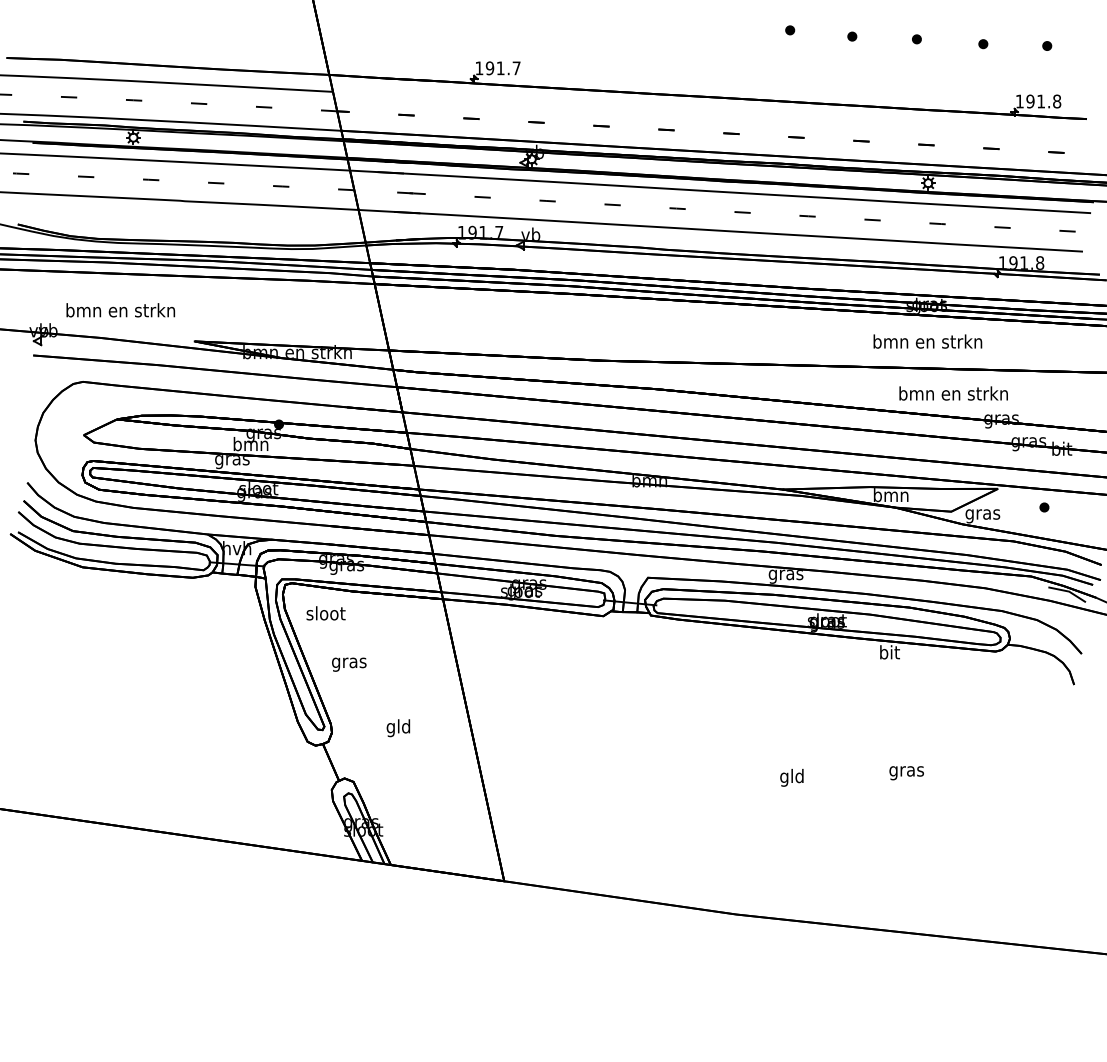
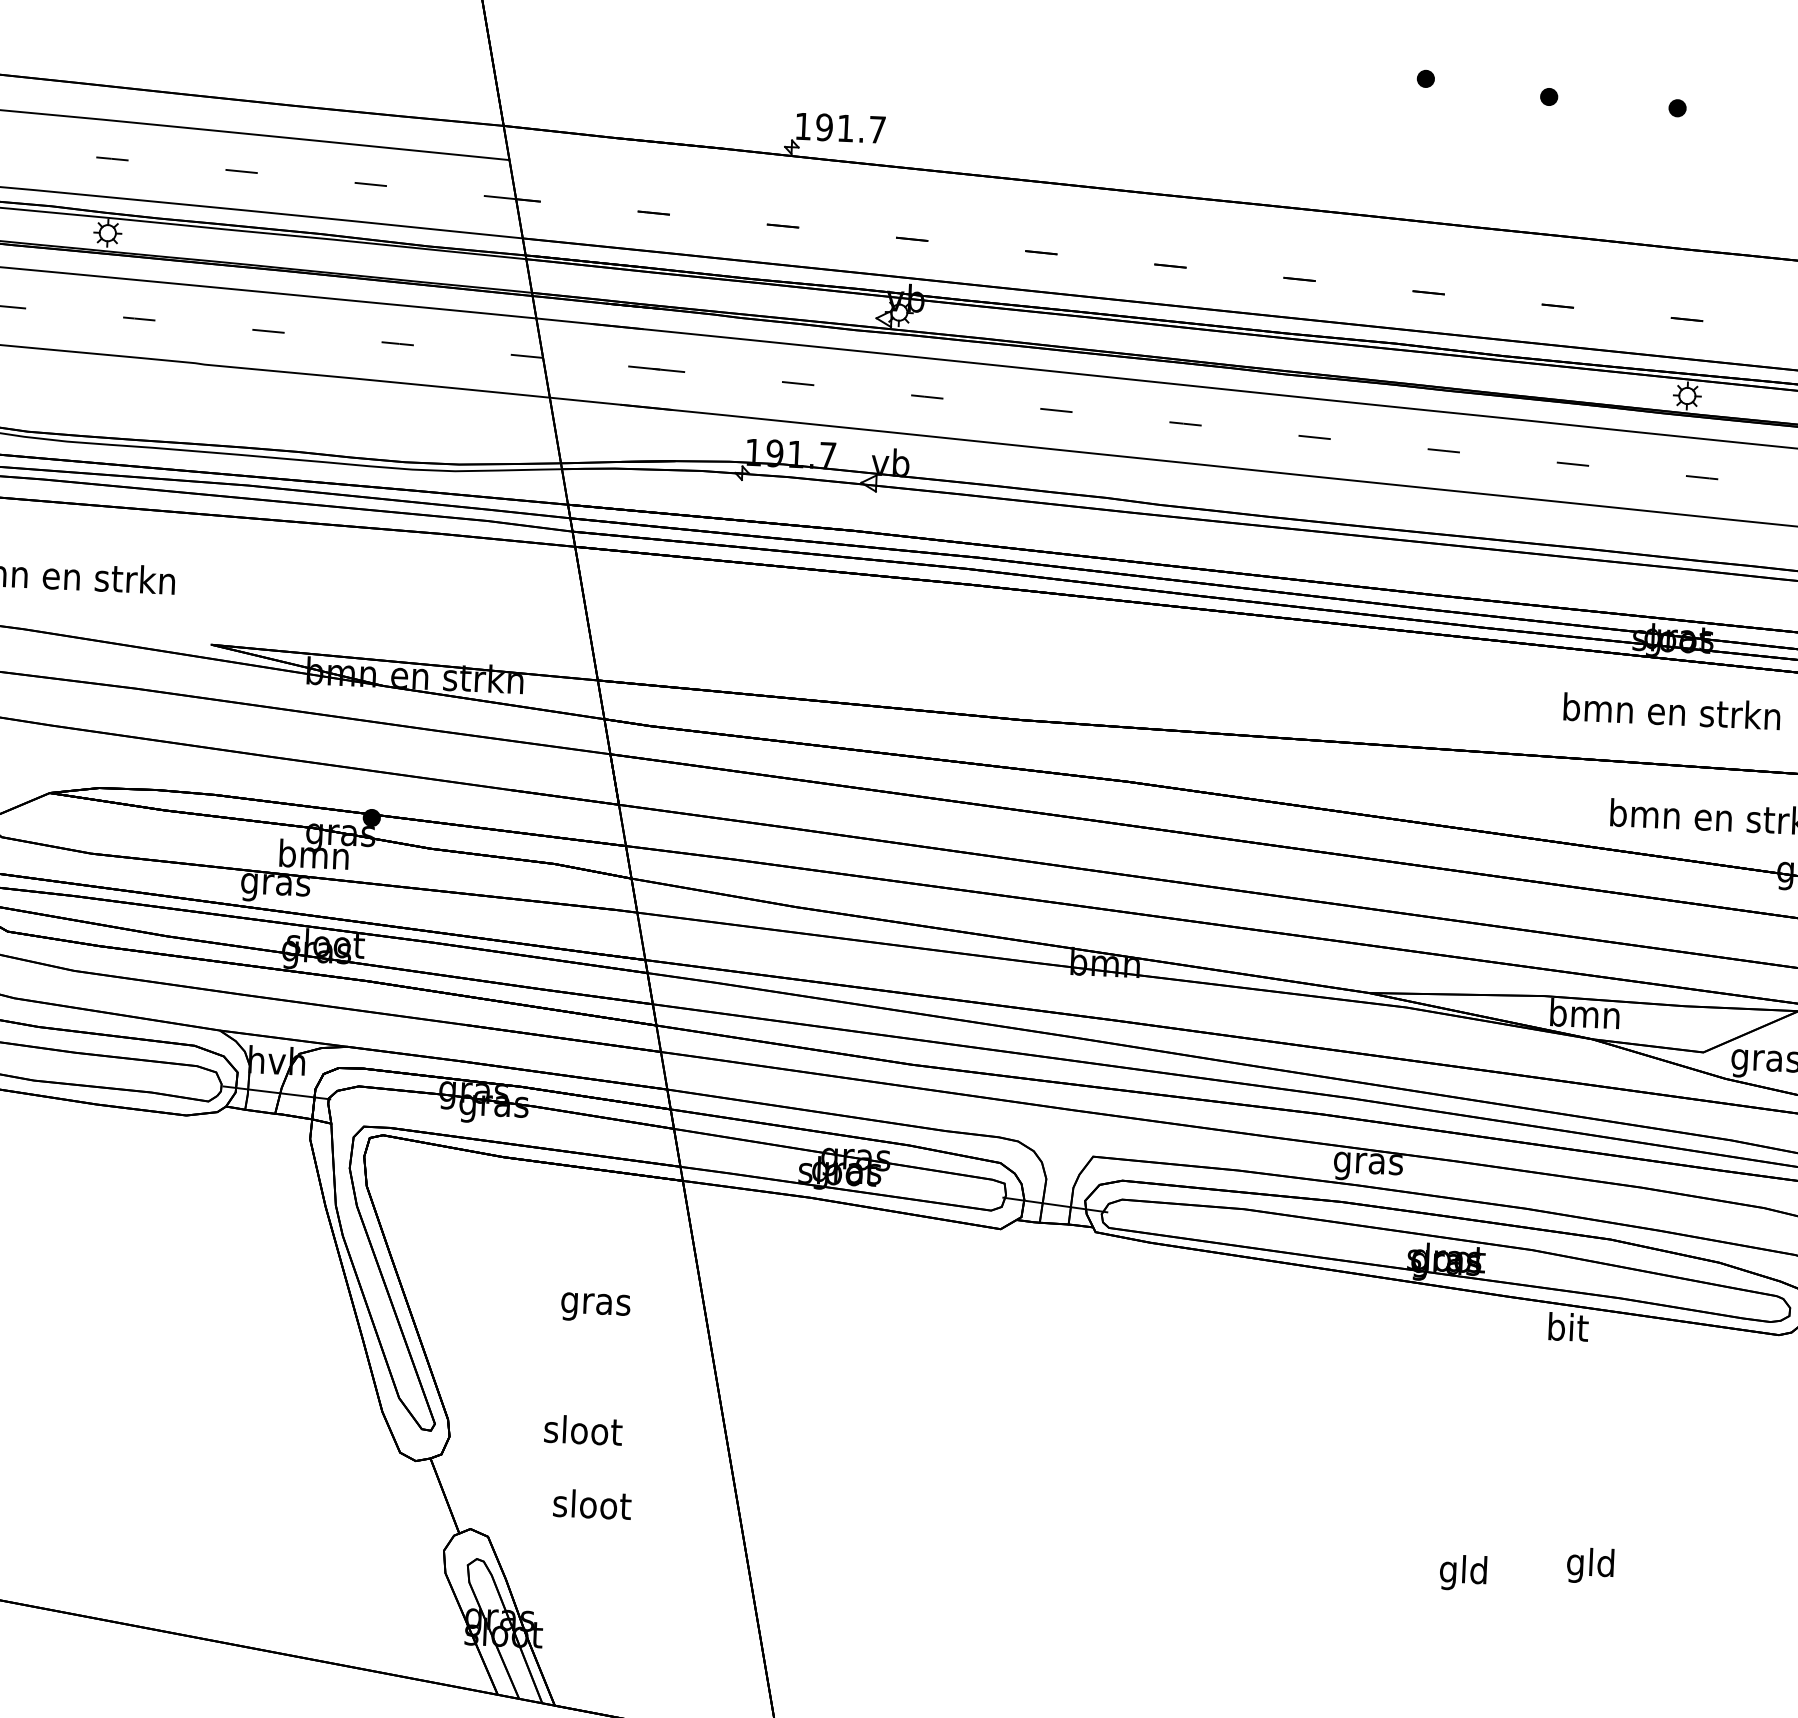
text: (325, 613) -> (591, 1504), moved
text: (349, 664) -> (596, 1307), moved
text: (398, 728) -> (582, 1434), gld -> sloot
text: (906, 771) -> (1590, 1566), gras -> gld
text: (791, 777) -> (1462, 1572), moved

